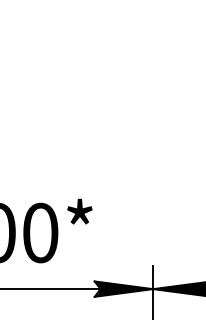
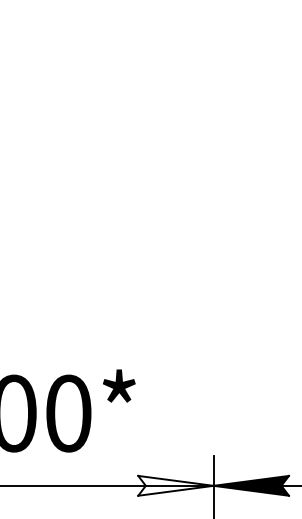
fill: (123, 288) -> (175, 485), removed

